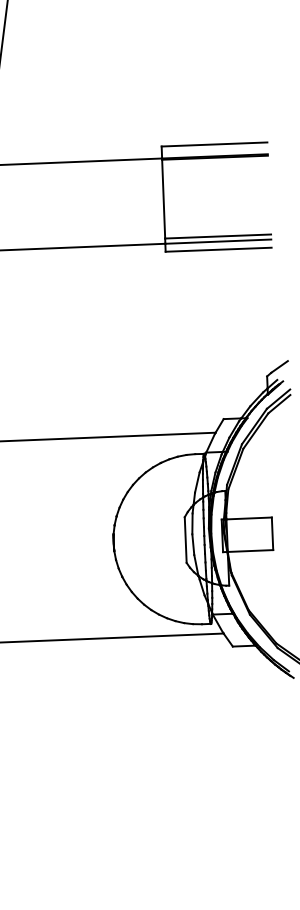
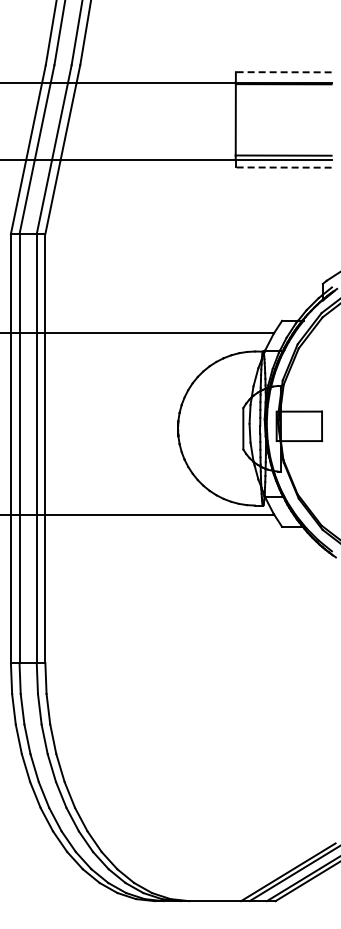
line: (214, 144) -> (283, 72), solid -> dashed
line: (218, 249) -> (283, 167), solid -> dashed

